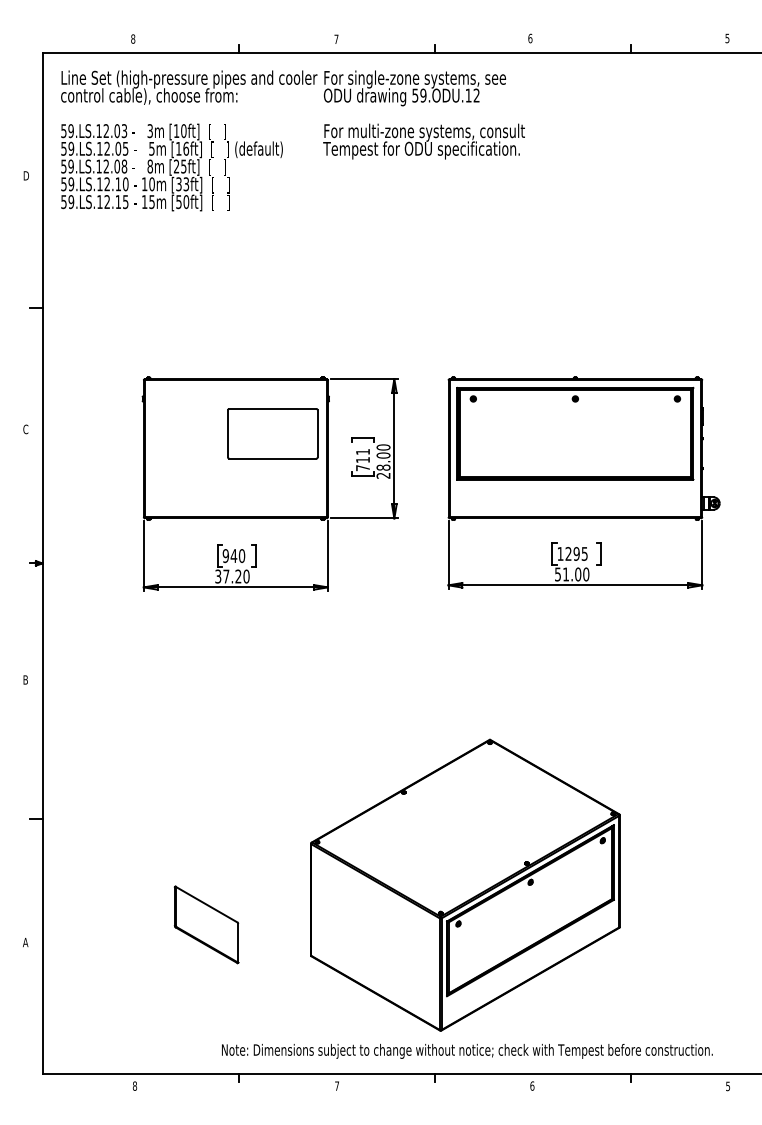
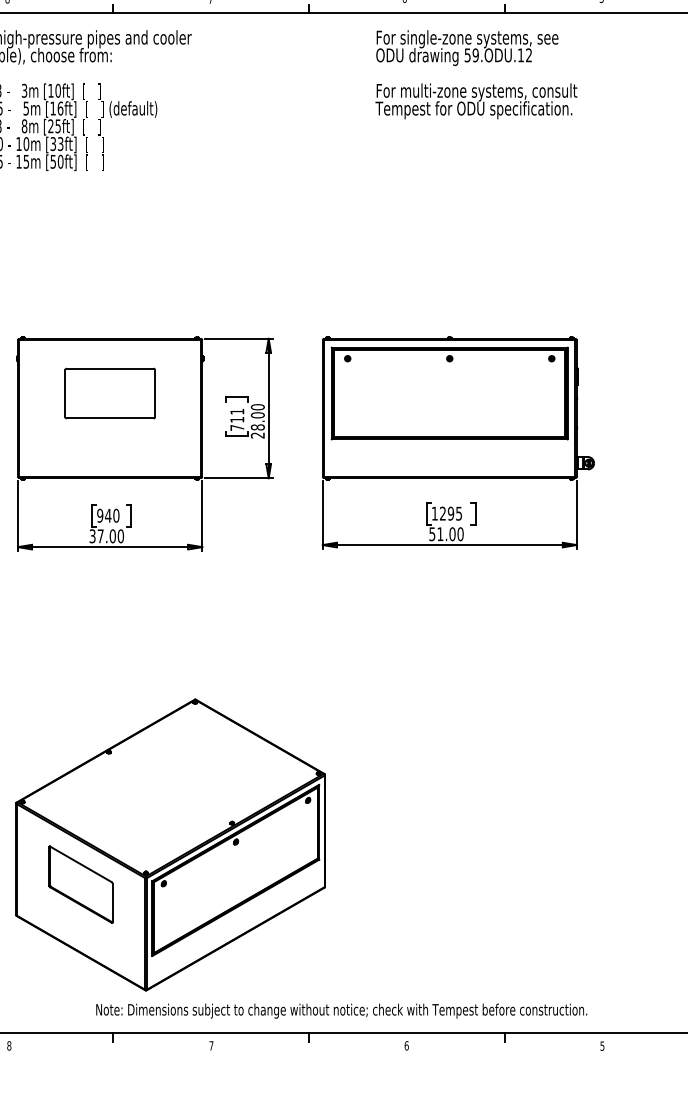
text: (423, 114) -> (475, 74), moved
part: (272, 433) -> (109, 393), moved
text: (238, 576) -> (112, 536), 37.20 -> 37.00
part: (465, 884) -> (170, 844), moved

